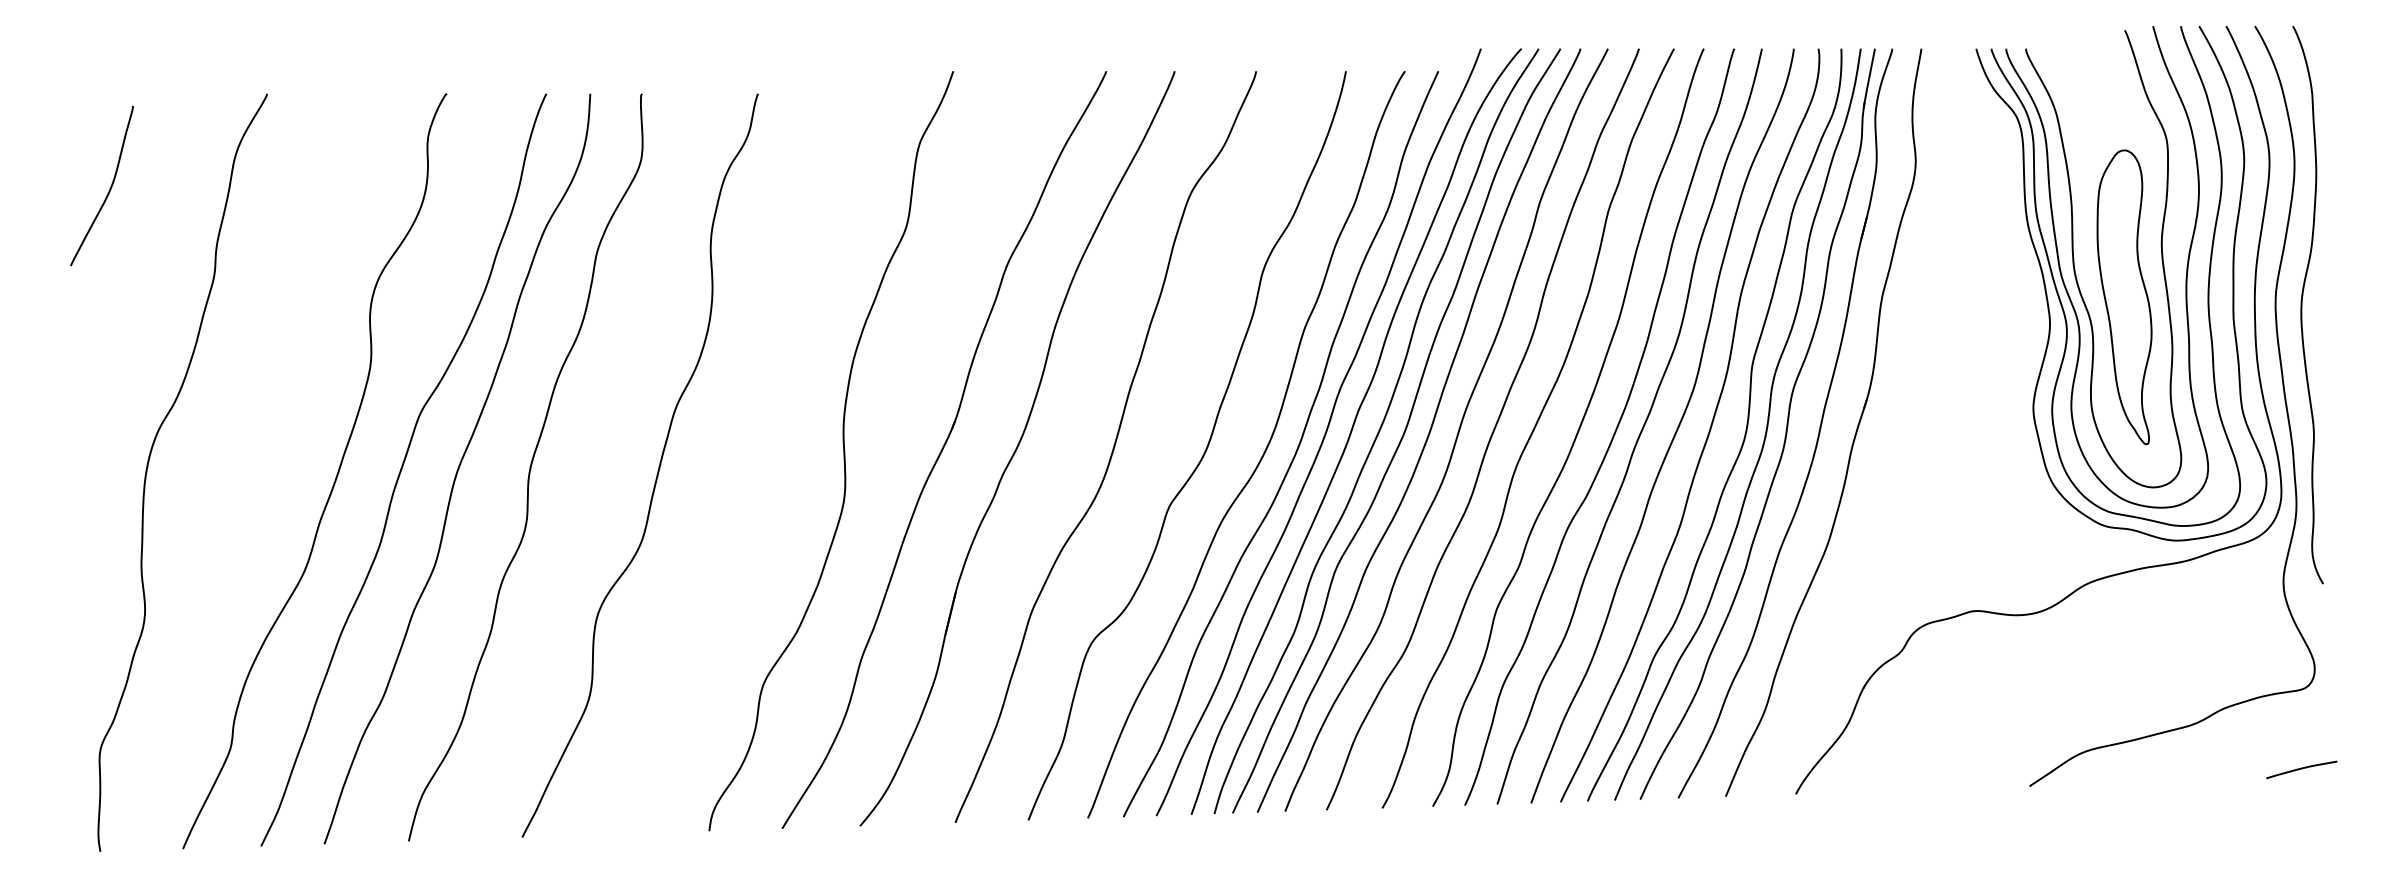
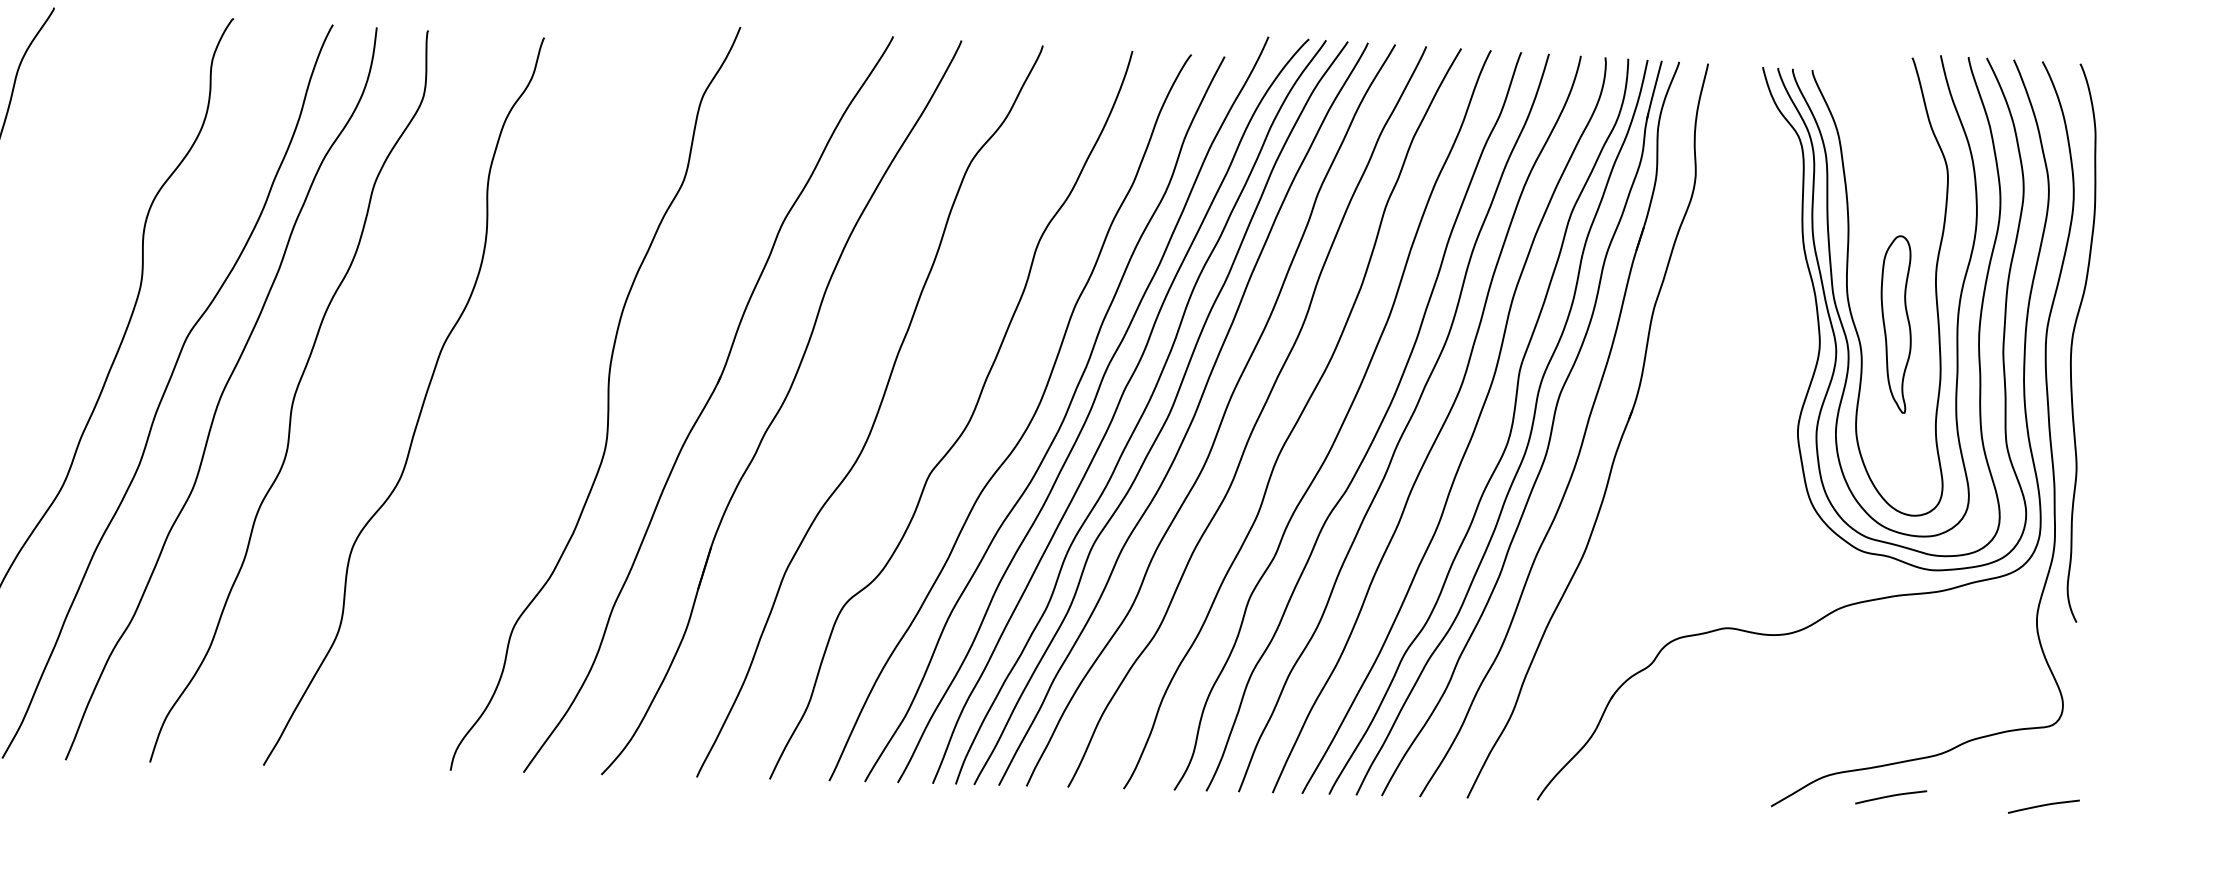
part: (2124, 297) -> (1895, 324), size x0.6
curve: (2148, 769) -> (1890, 796), added

